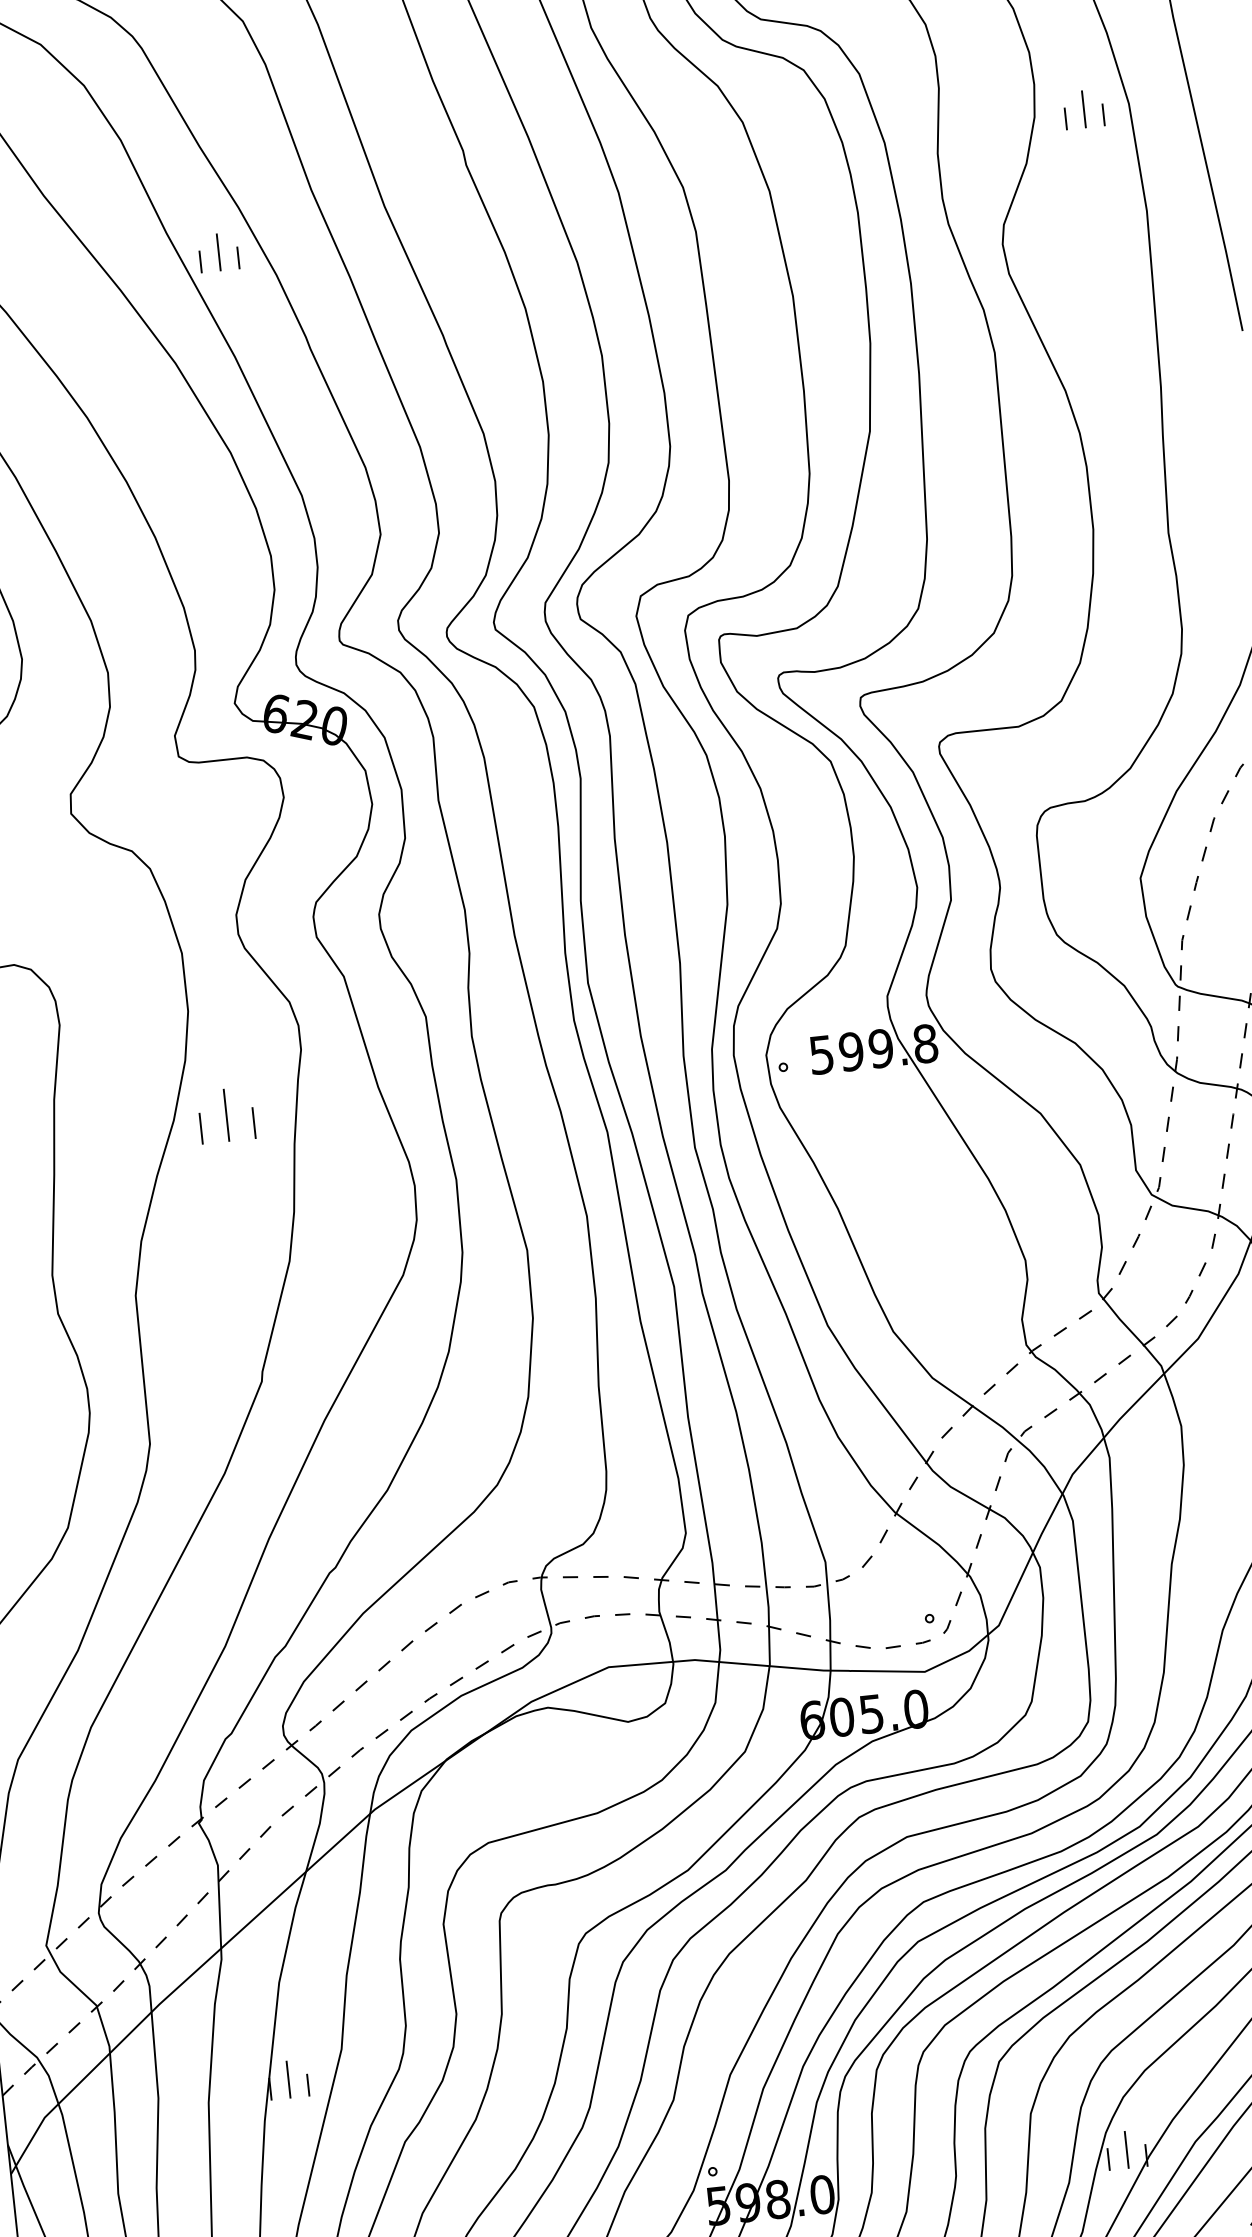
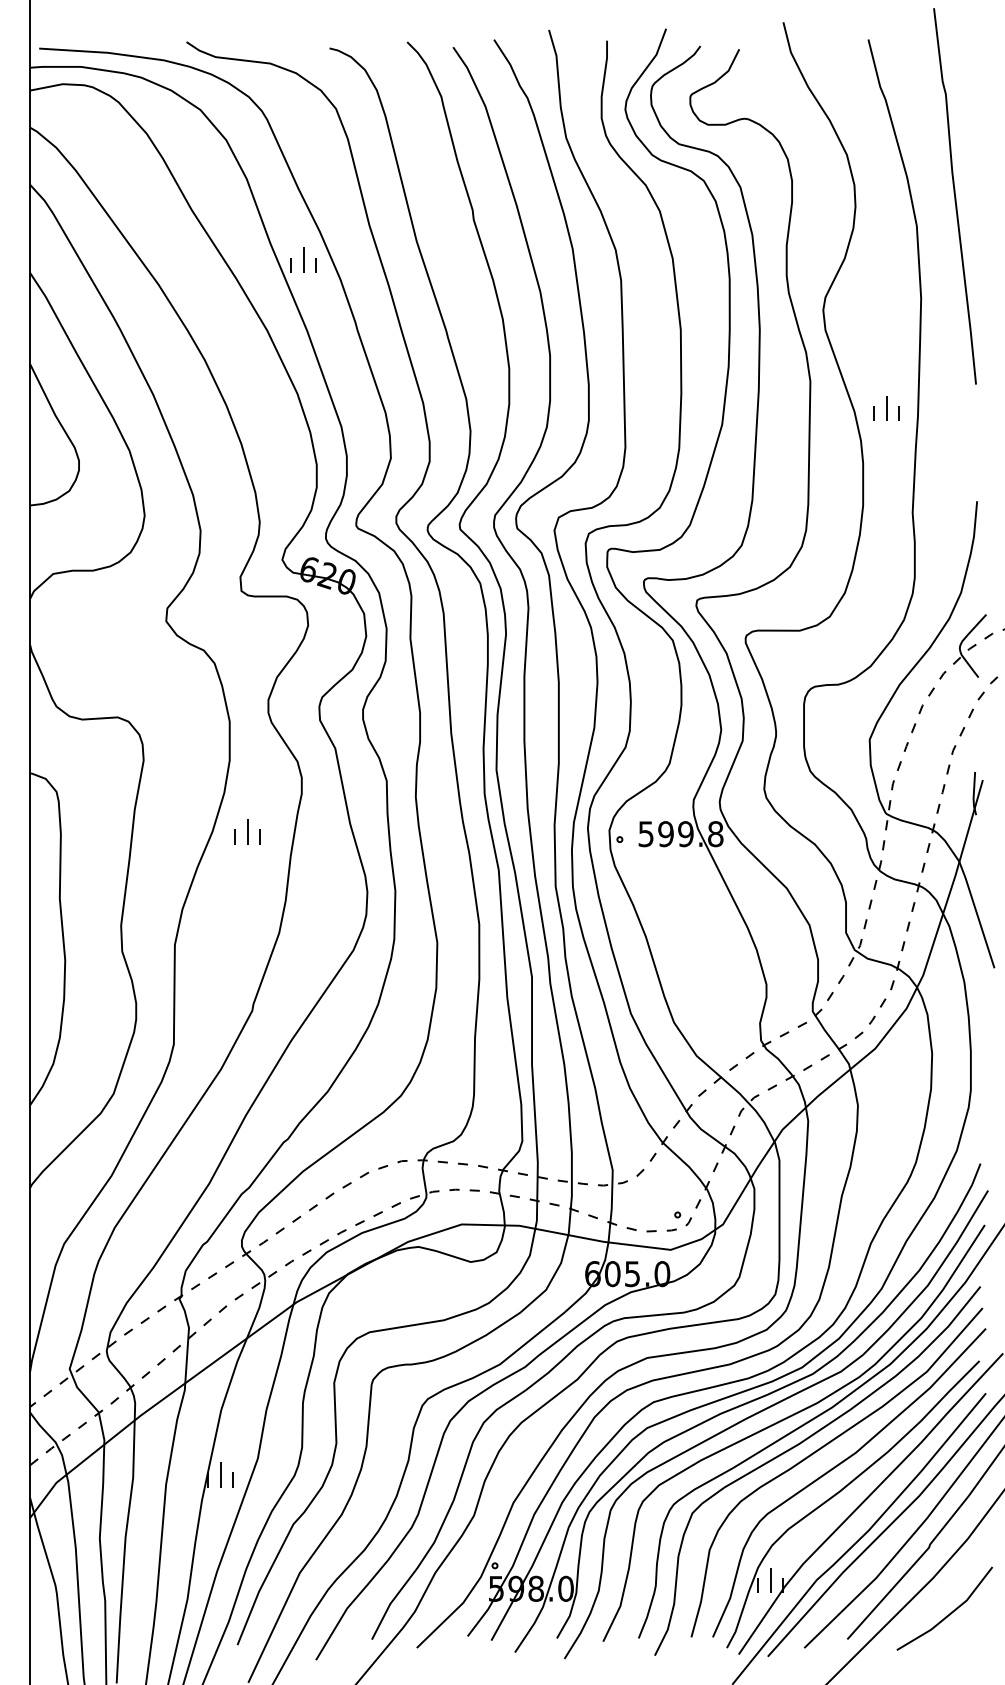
part: (1083, 109) -> (886, 408), moved
part: (226, 1114) -> (247, 831), size x0.71

